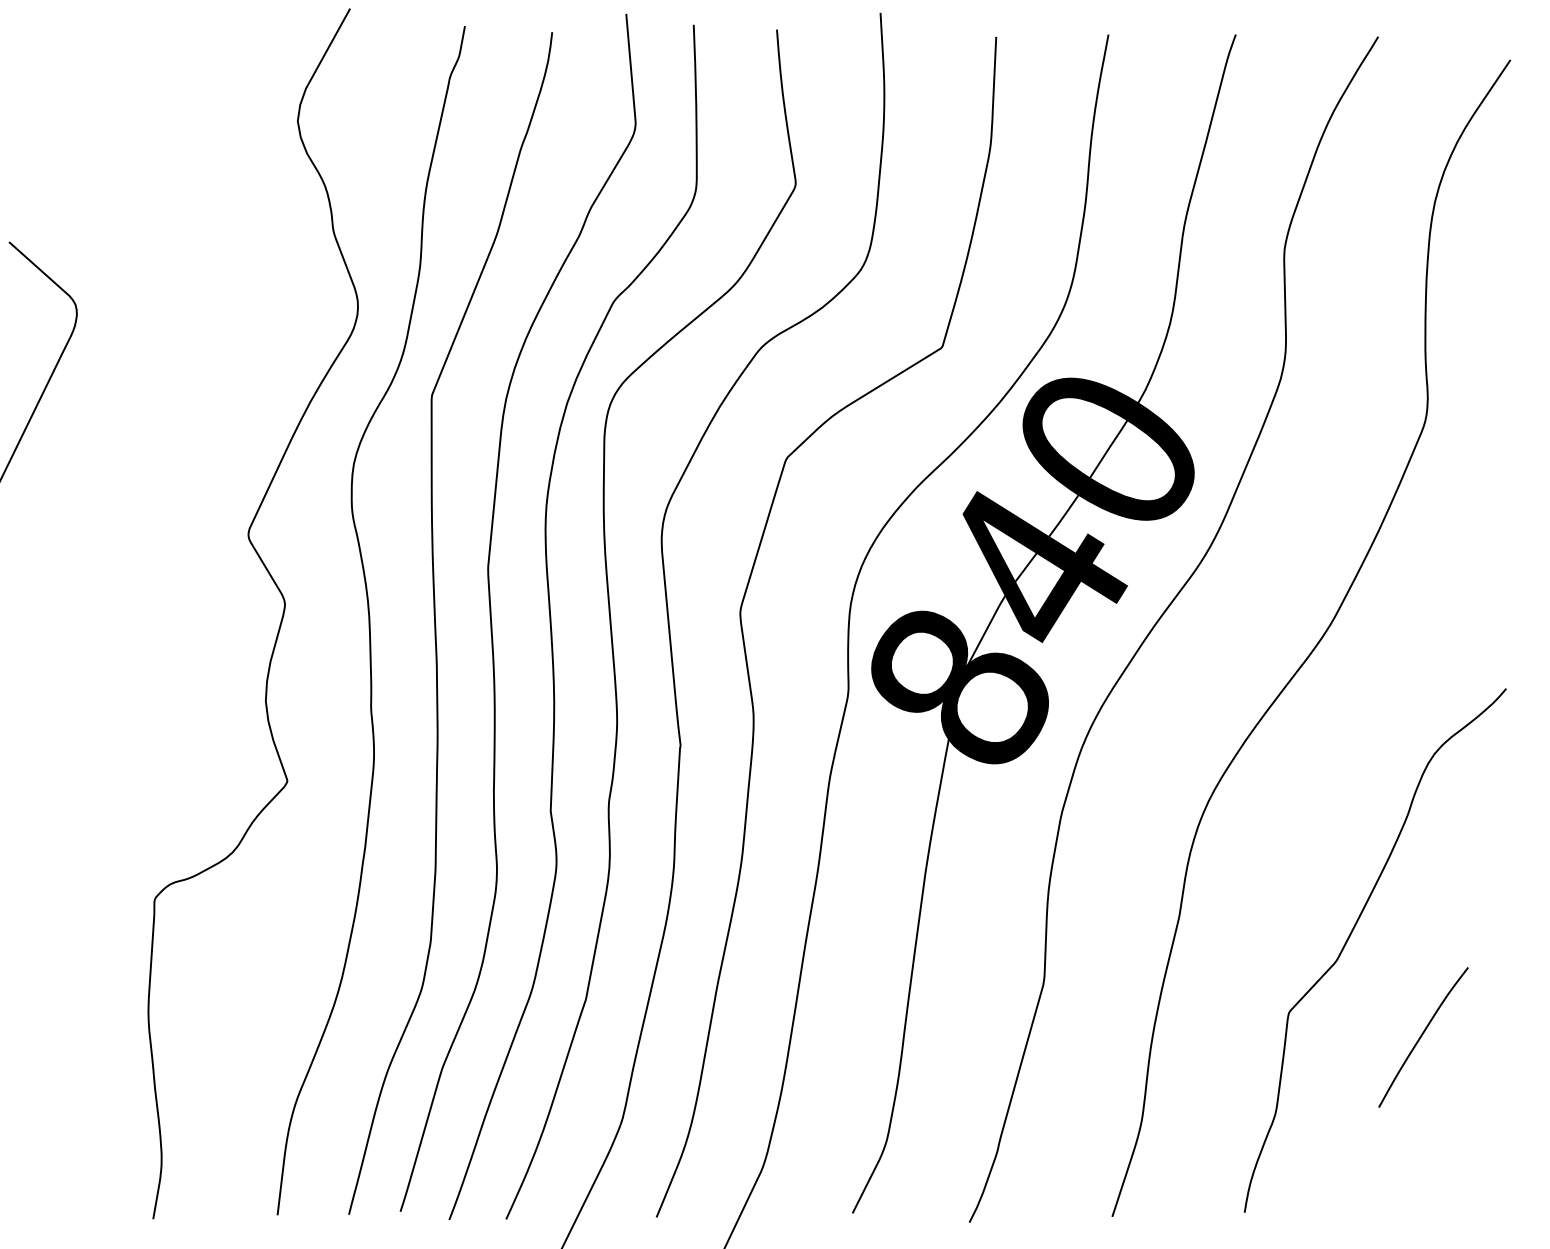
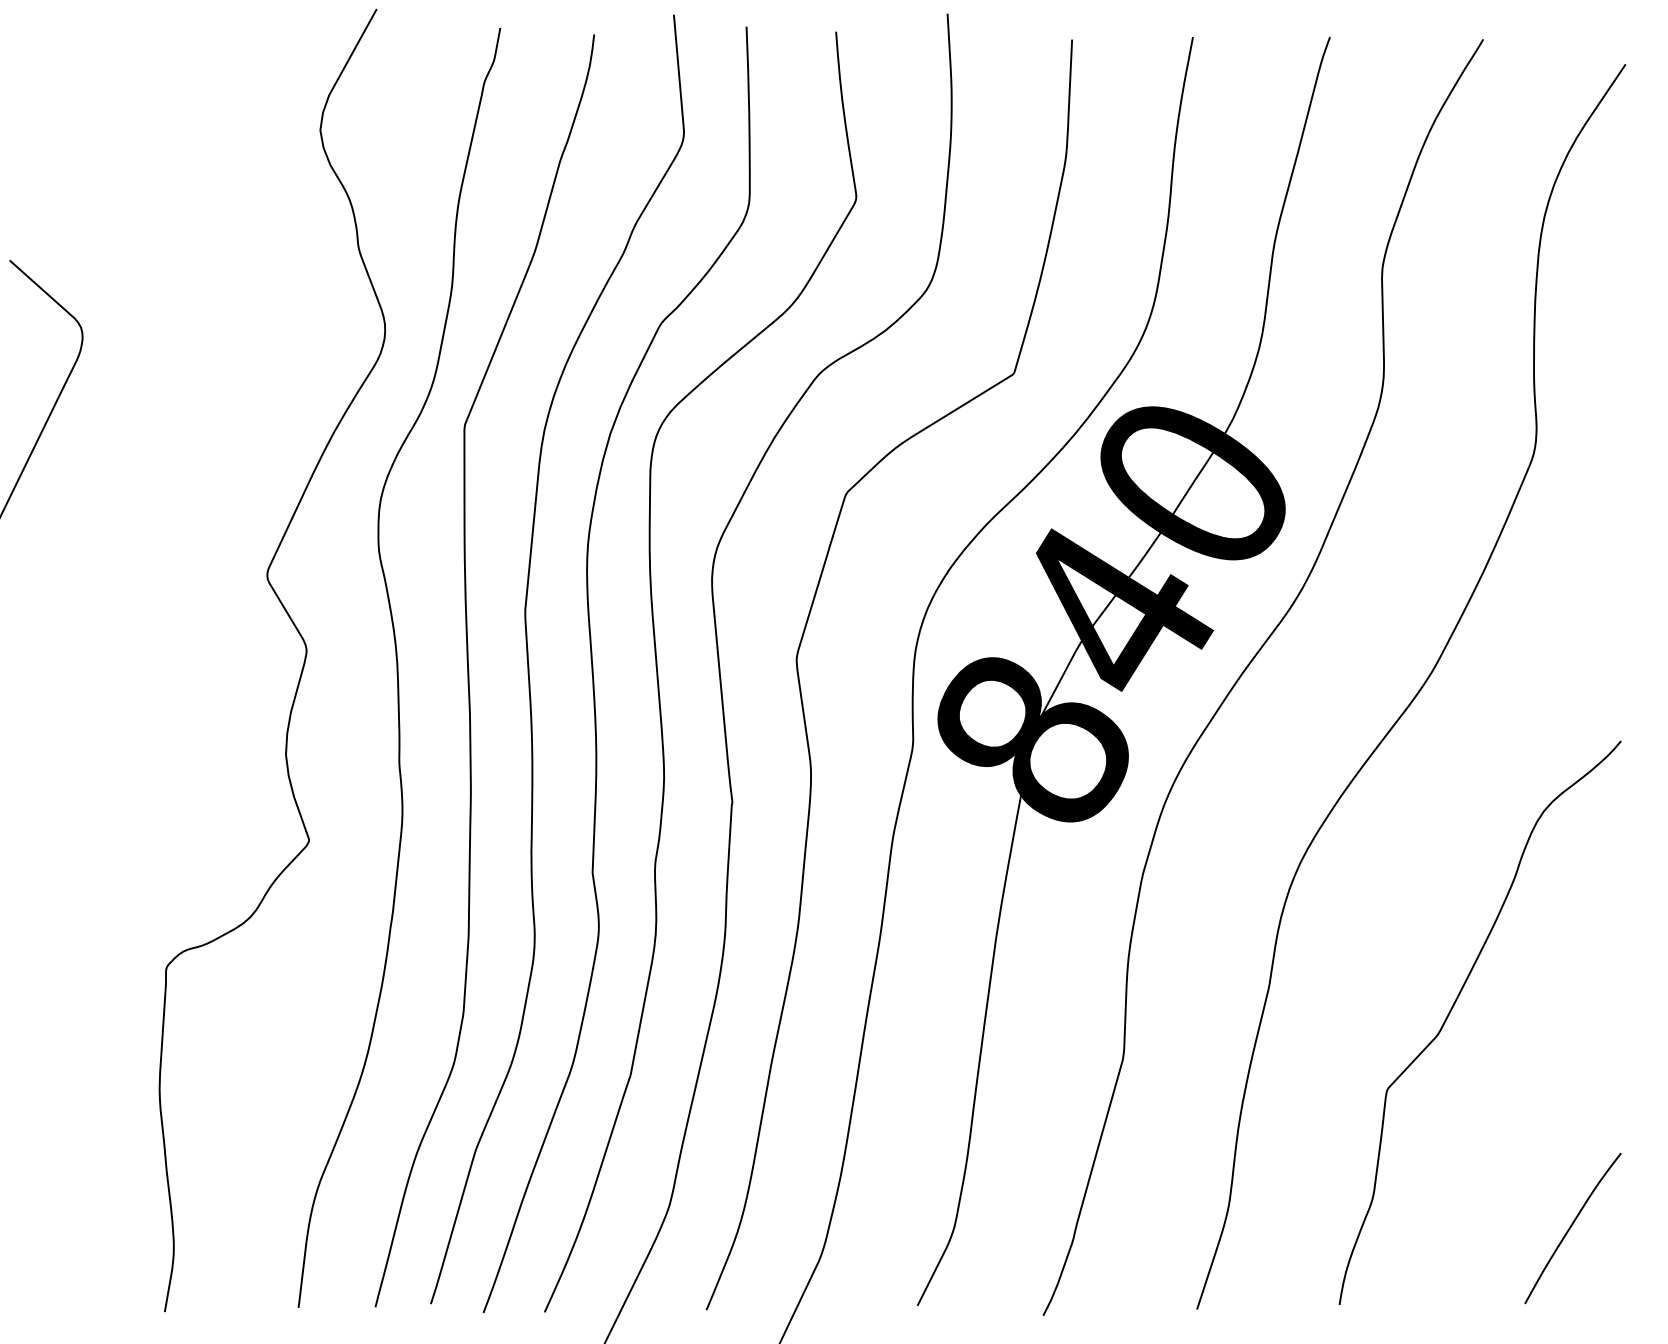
curve: (1422, 1036) -> (1571, 1227), moved

